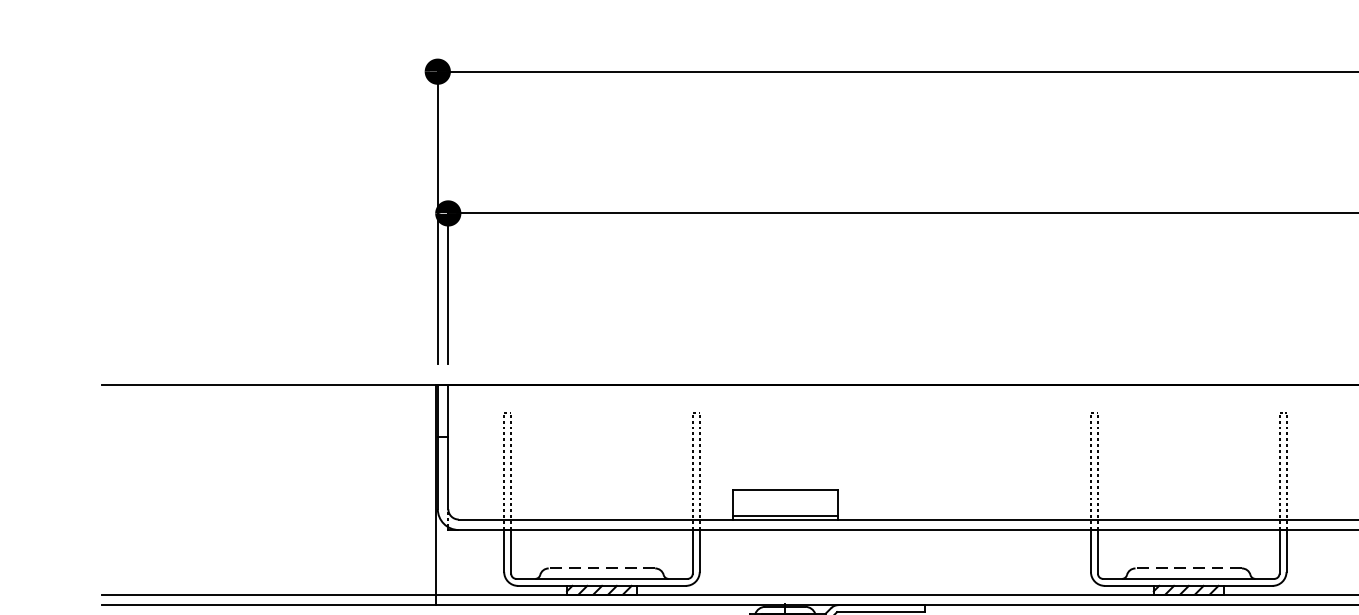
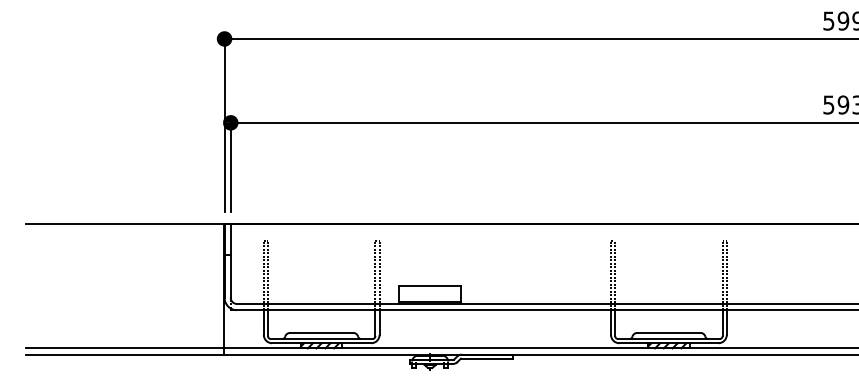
line: (601, 567) -> (321, 332), dashed -> solid
line: (1188, 567) -> (668, 332), dashed -> solid

